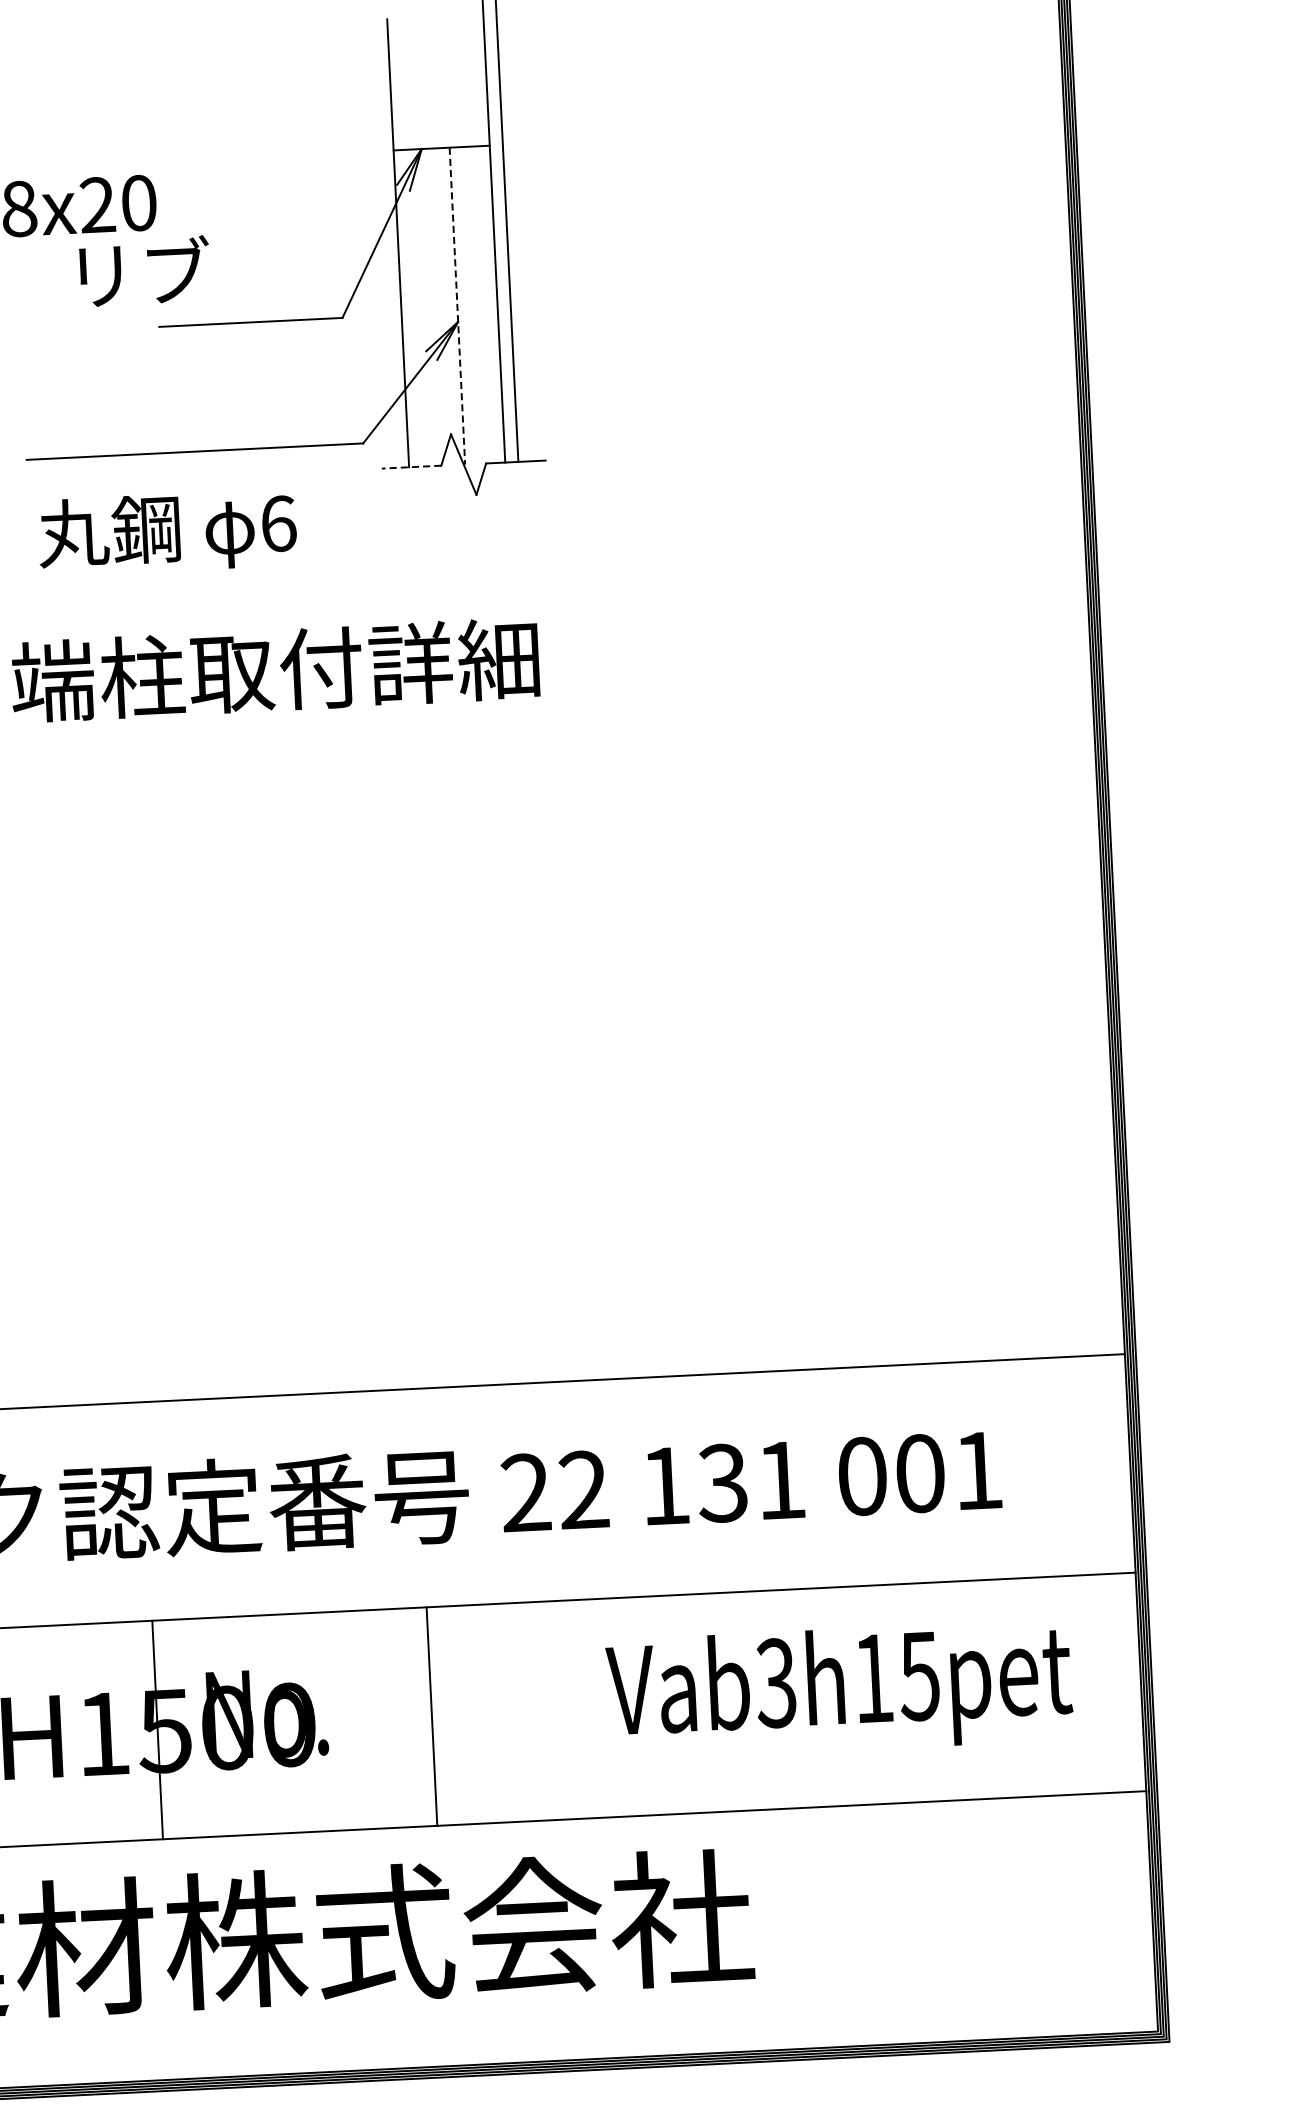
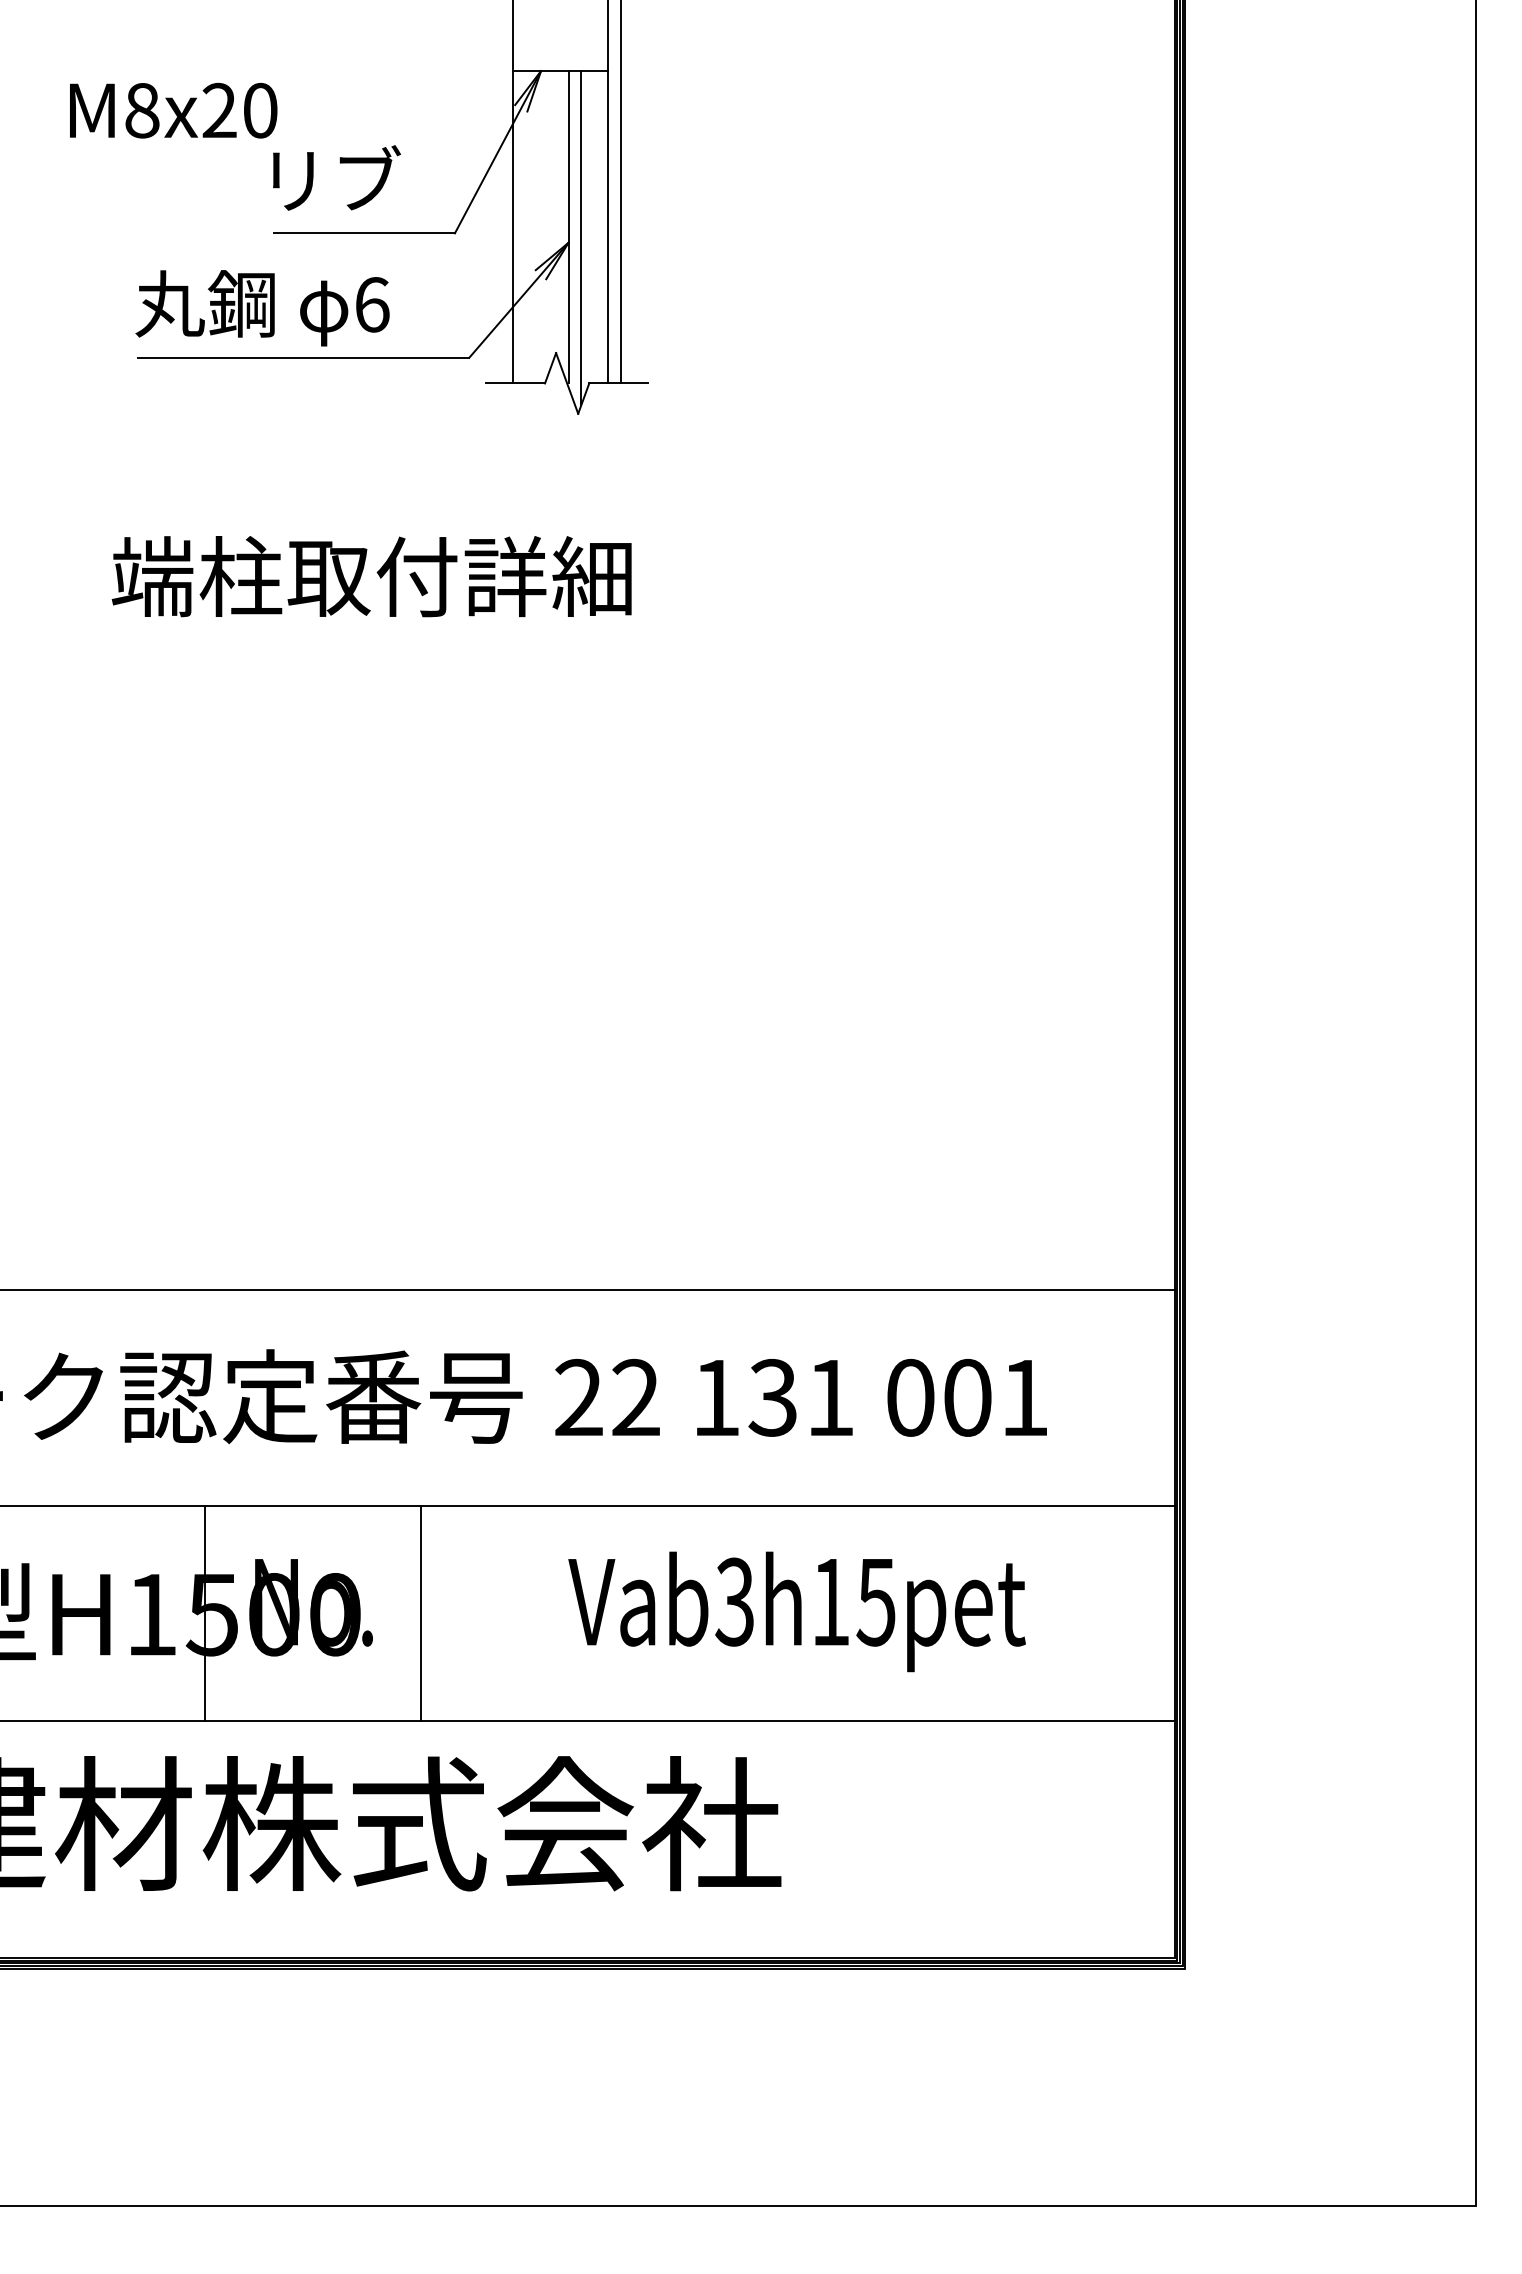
text: (144, 270) -> (336, 177), moved
line: (457, 306) -> (568, 227), dashed -> solid
line: (471, 315) -> (581, 237), added
line: (411, 467) -> (515, 383), dashed -> solid
text: (167, 533) -> (262, 308), moved
text: (839, 1689) -> (796, 1611), moved
line: (431, 1716) -> (420, 1613), moved

